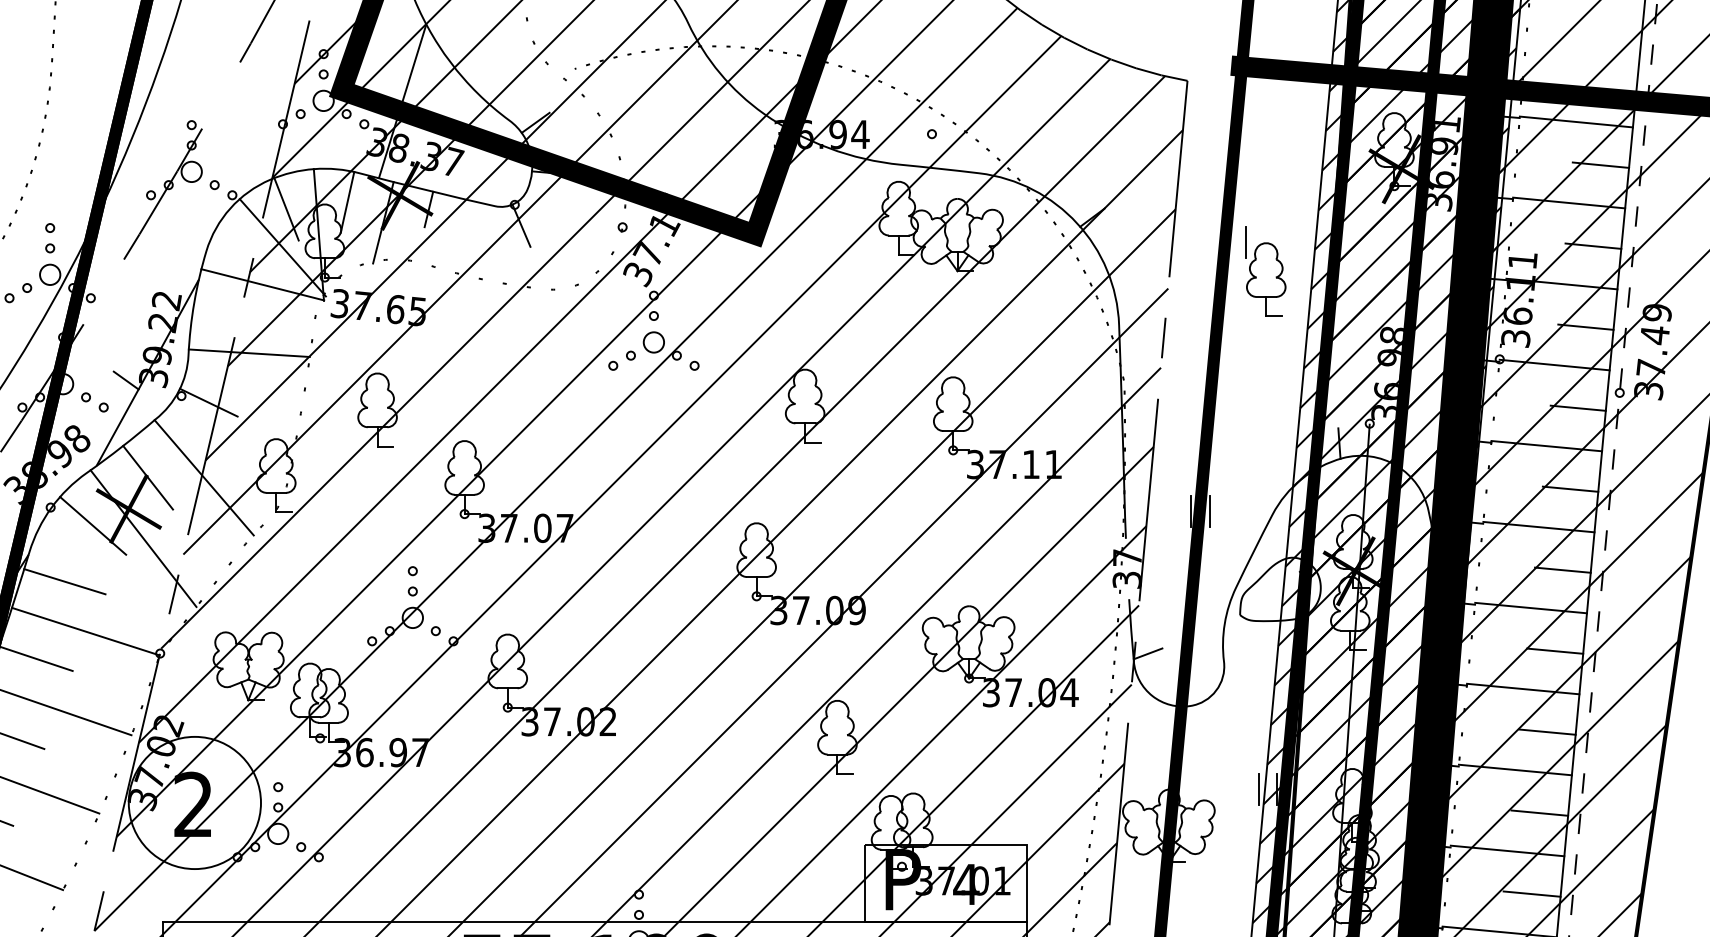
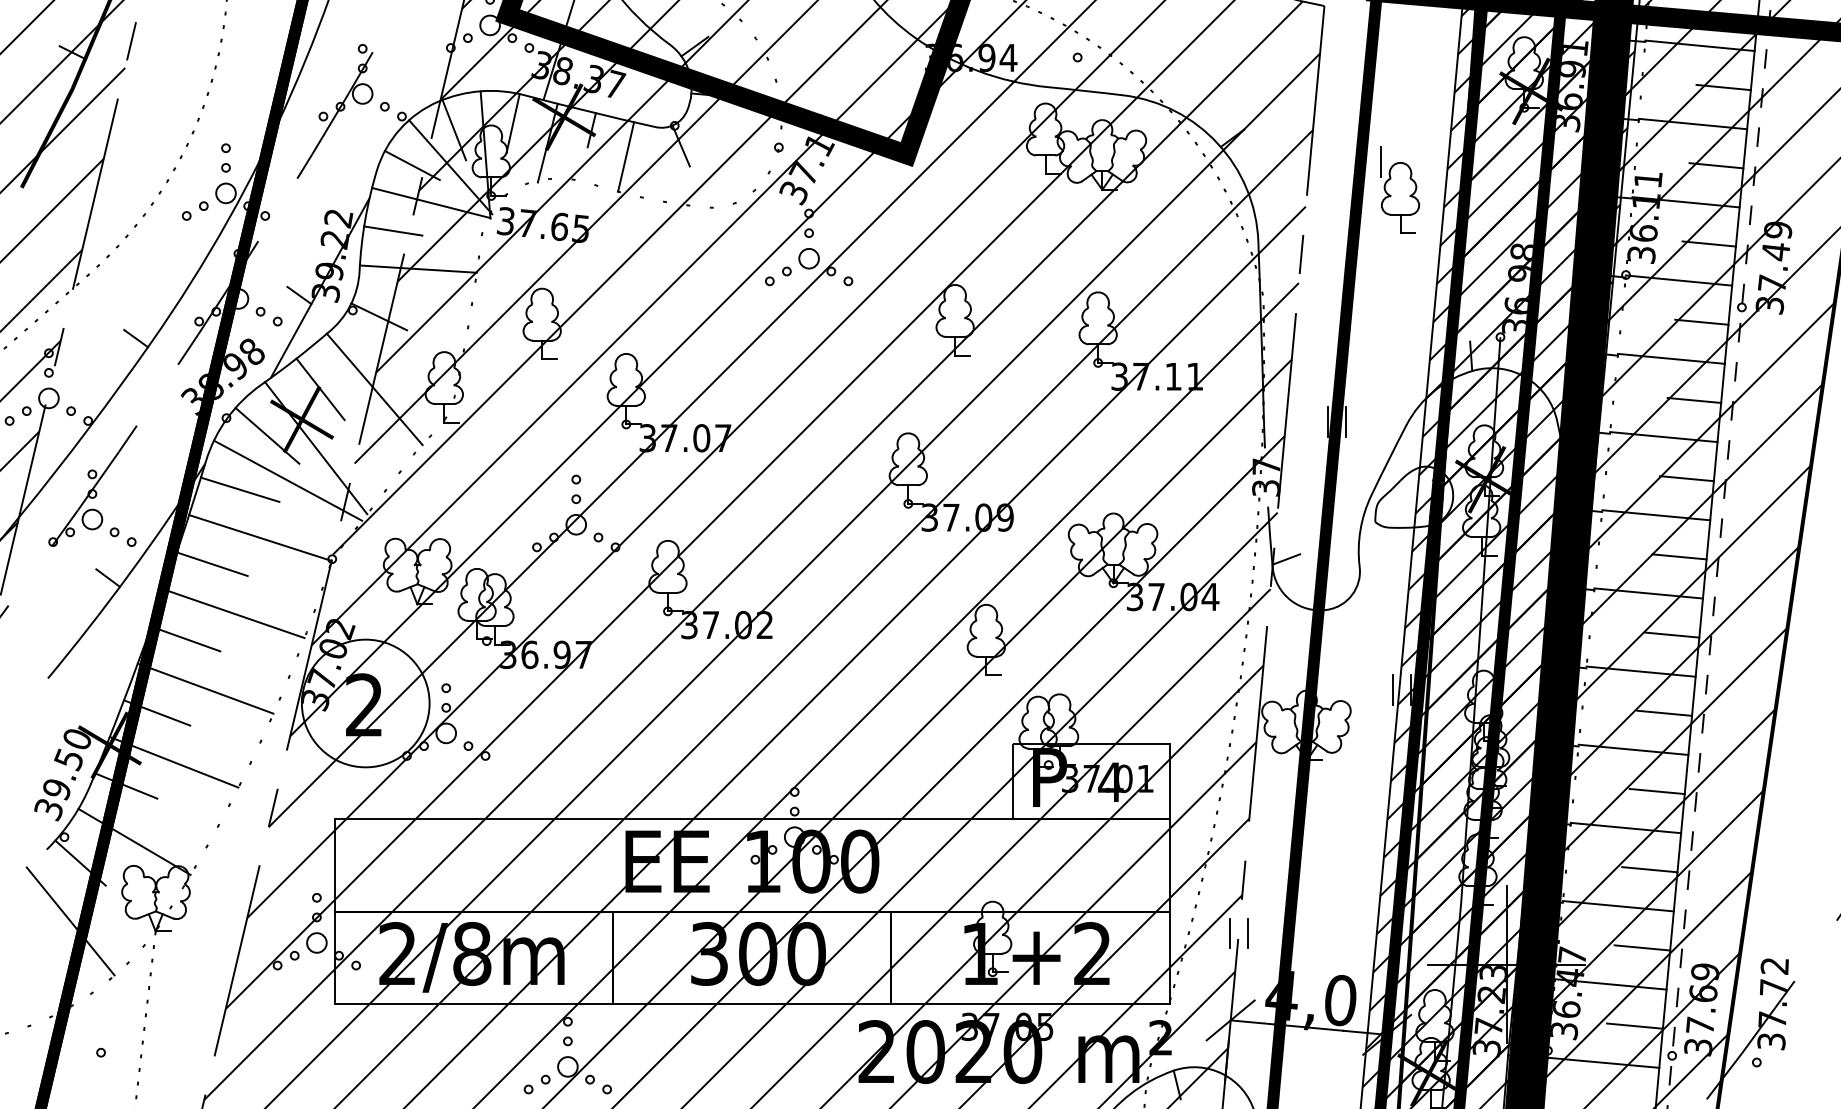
line: (464, 236) -> (626, 156), added
line: (242, 245) -> (411, 165), added
line: (223, 313) -> (393, 230), added
line: (114, 572) -> (288, 480), added

